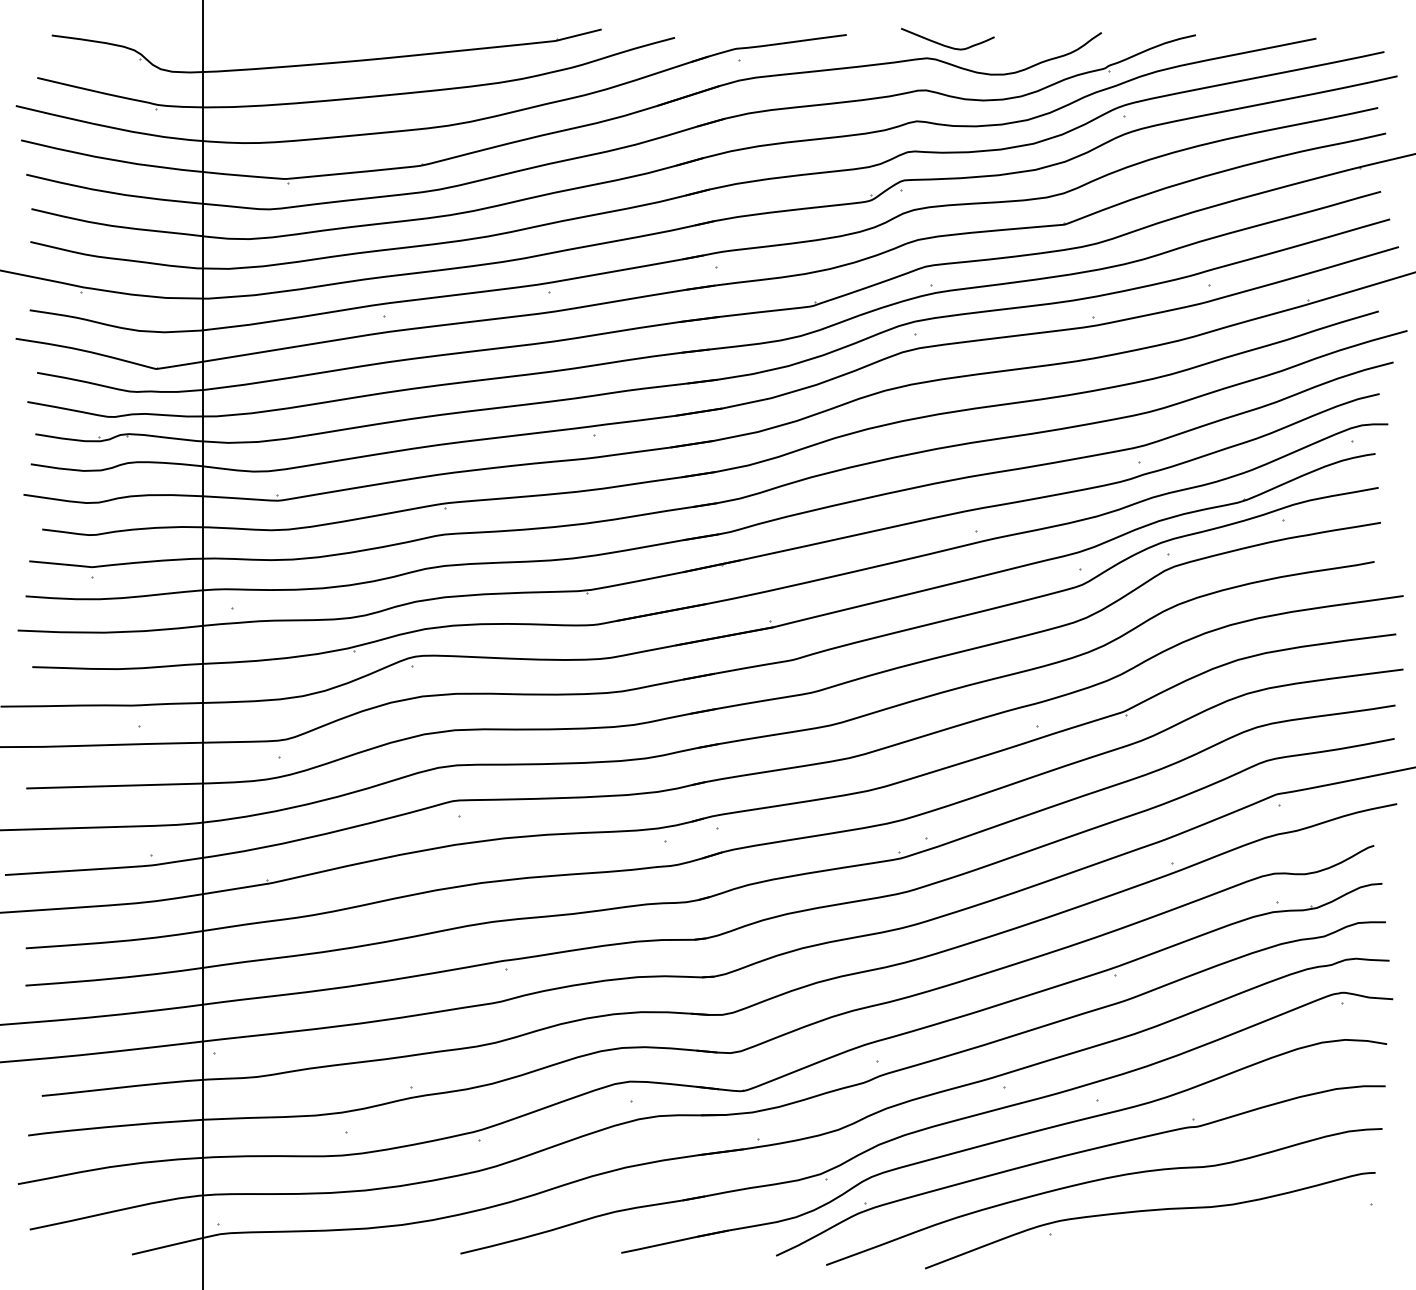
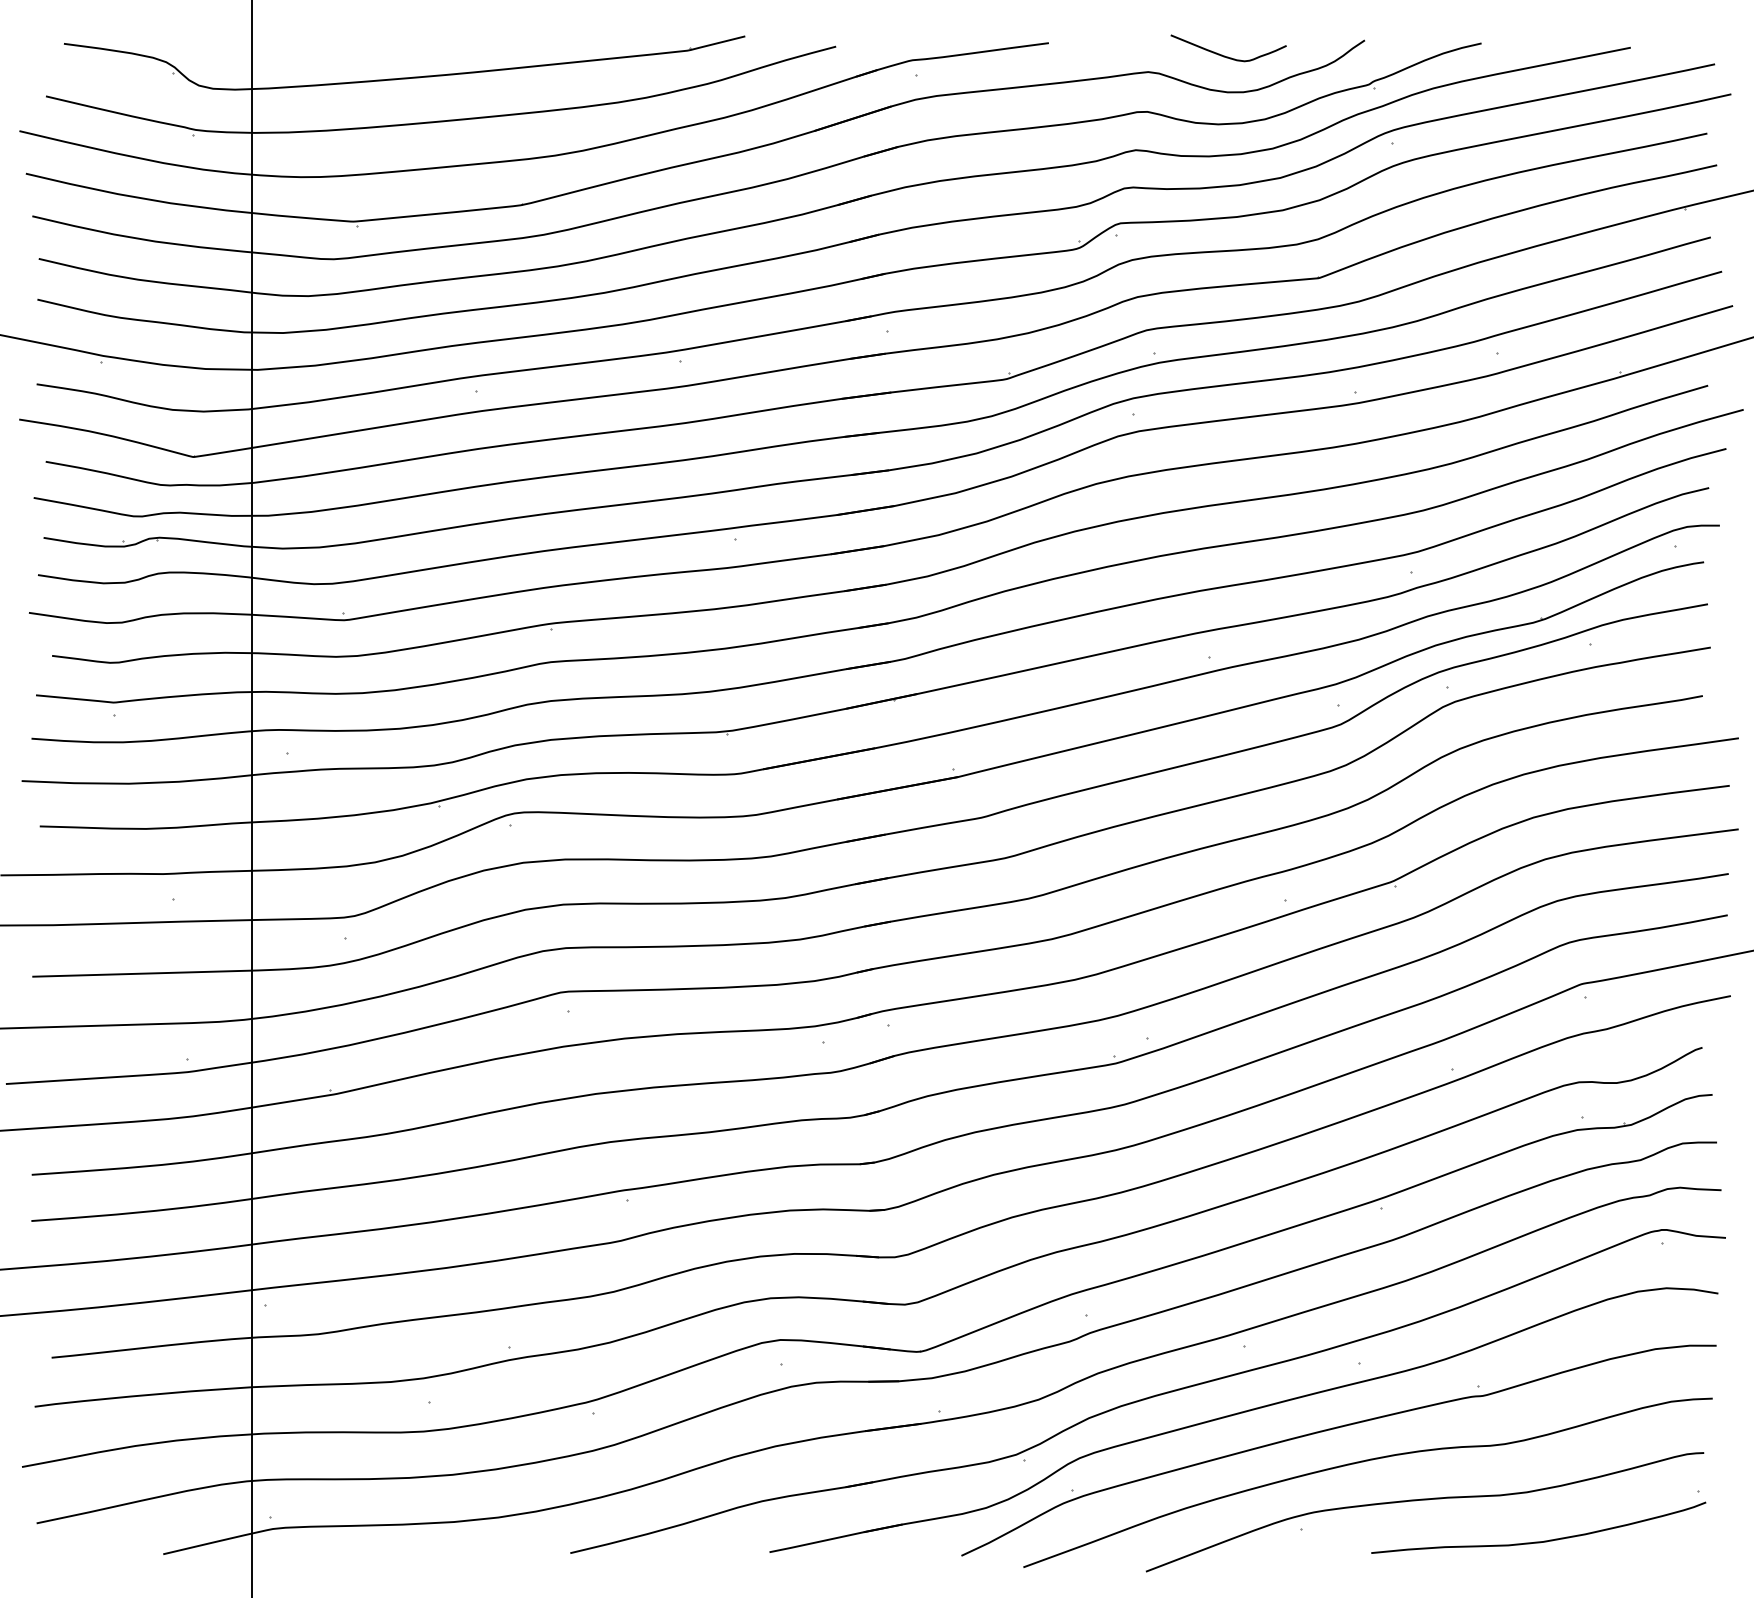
curve: (944, 44) -> (1224, 54), moved
curve: (1244, 1243) -> (1541, 1540), added

